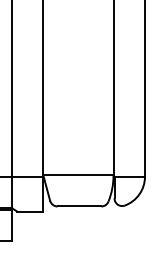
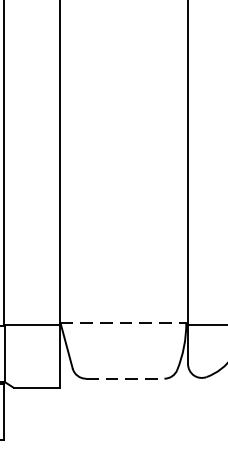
line: (78, 175) -> (123, 323), solid -> dashed
line: (79, 206) -> (125, 378), solid -> dashed

